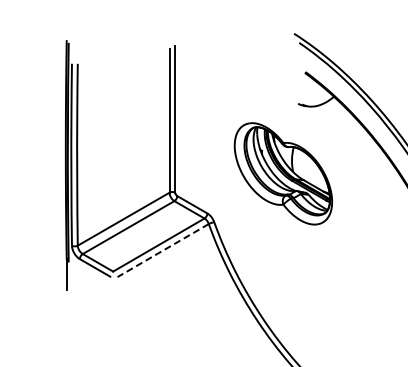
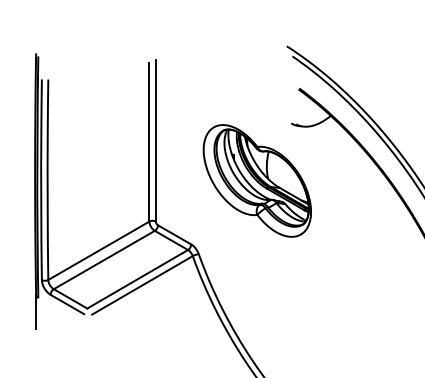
part: (282, 173) -> (256, 180), moved
line: (163, 250) -> (142, 285), dashed -> solid

